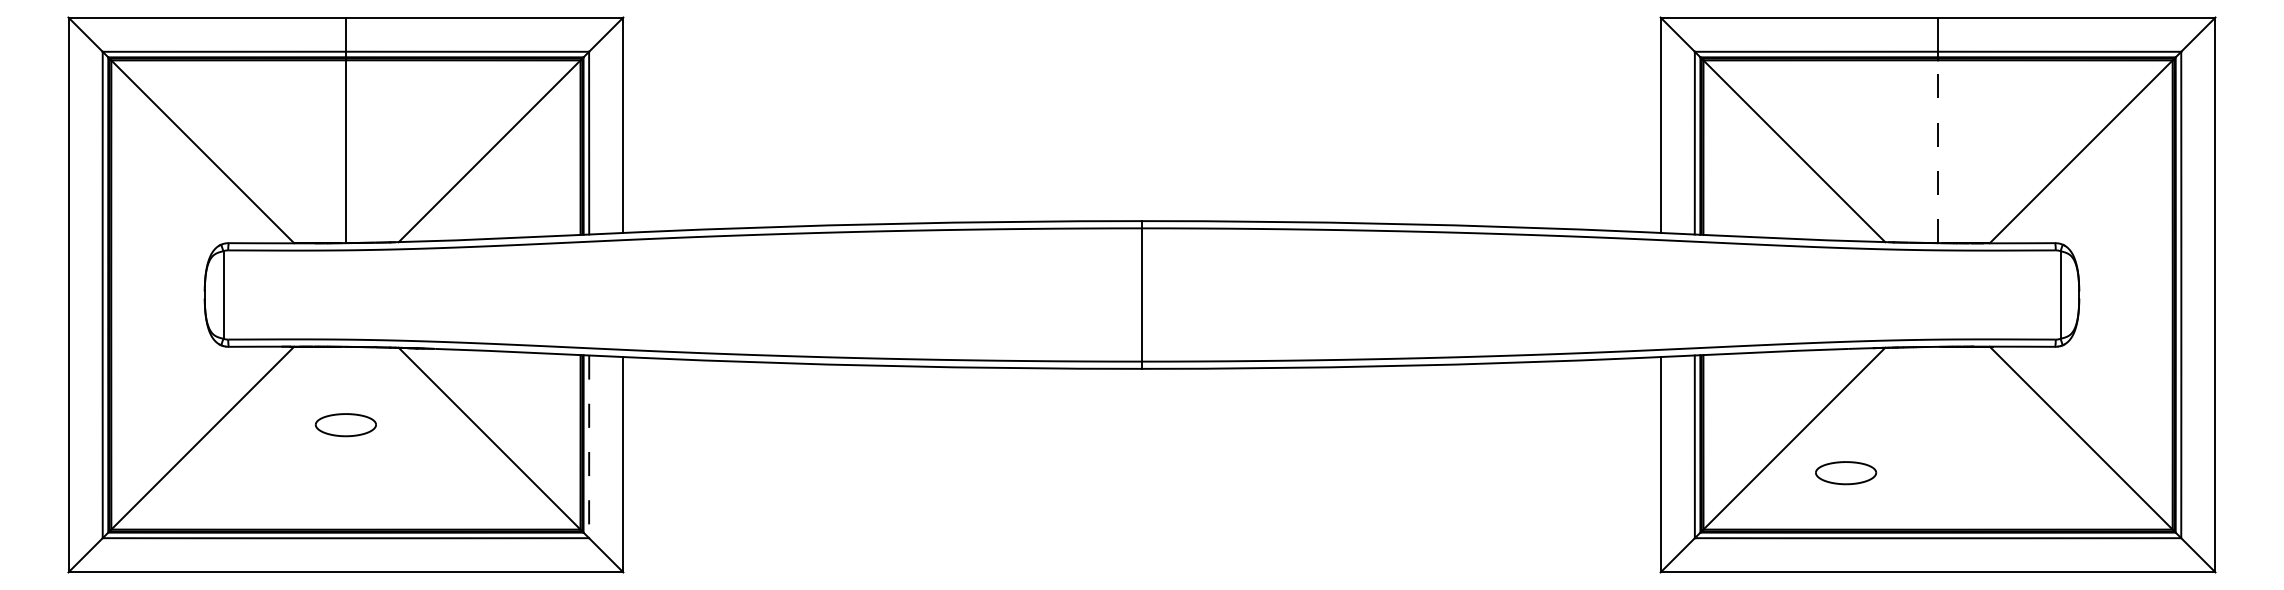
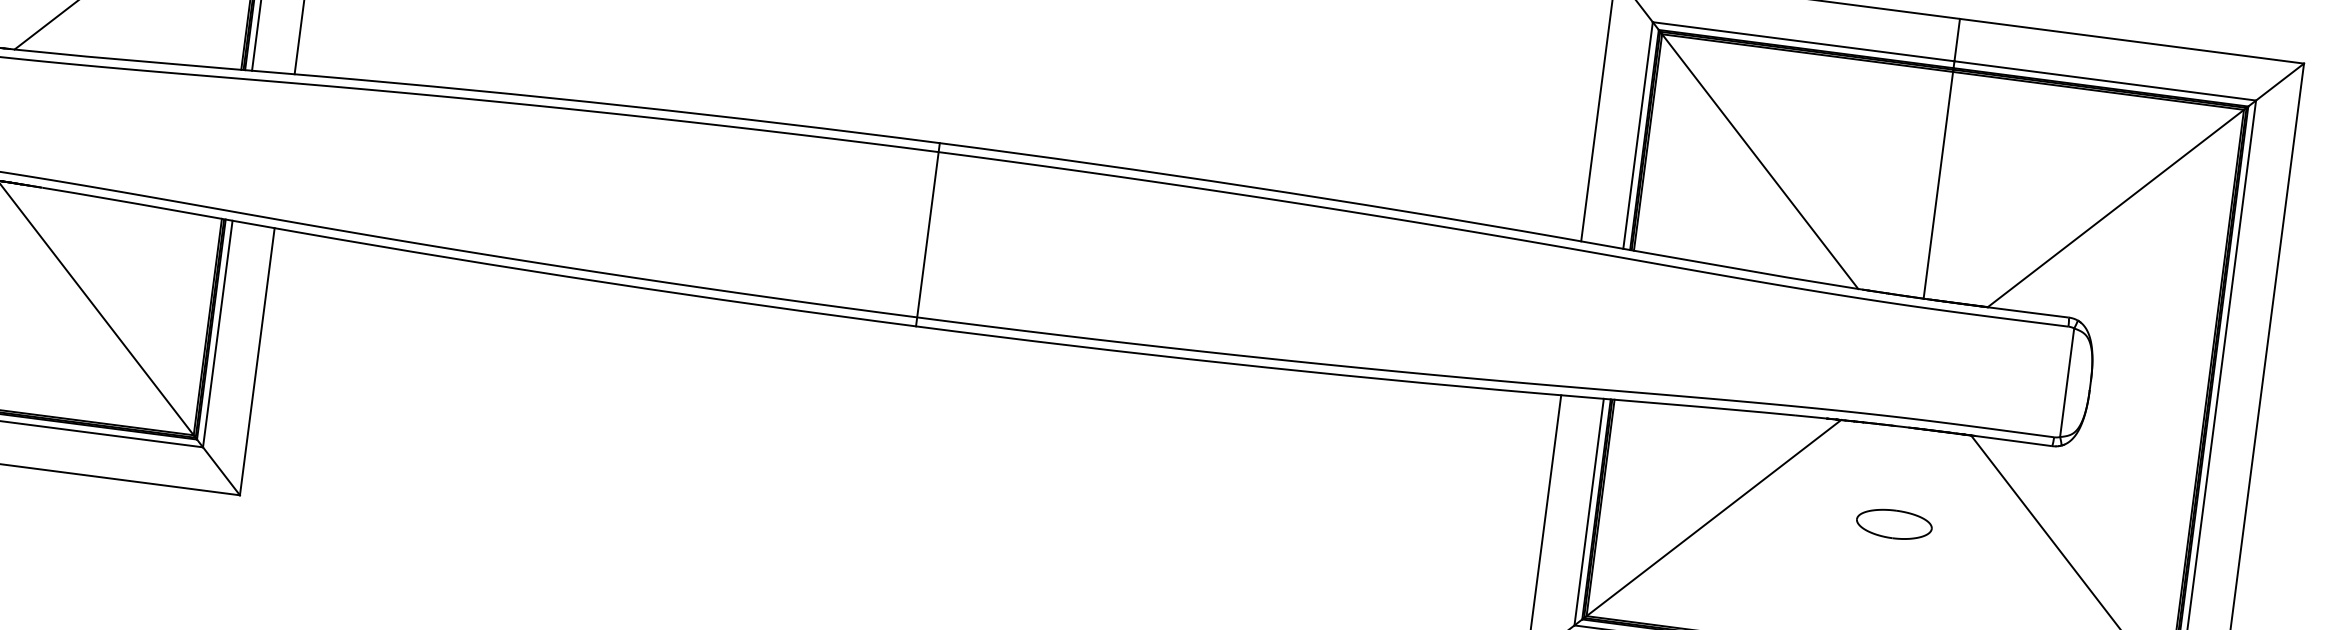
line: (1938, 151) -> (1938, 185), dashed -> solid
line: (589, 447) -> (218, 334), dashed -> solid
part: (1846, 473) -> (1894, 524), moved

